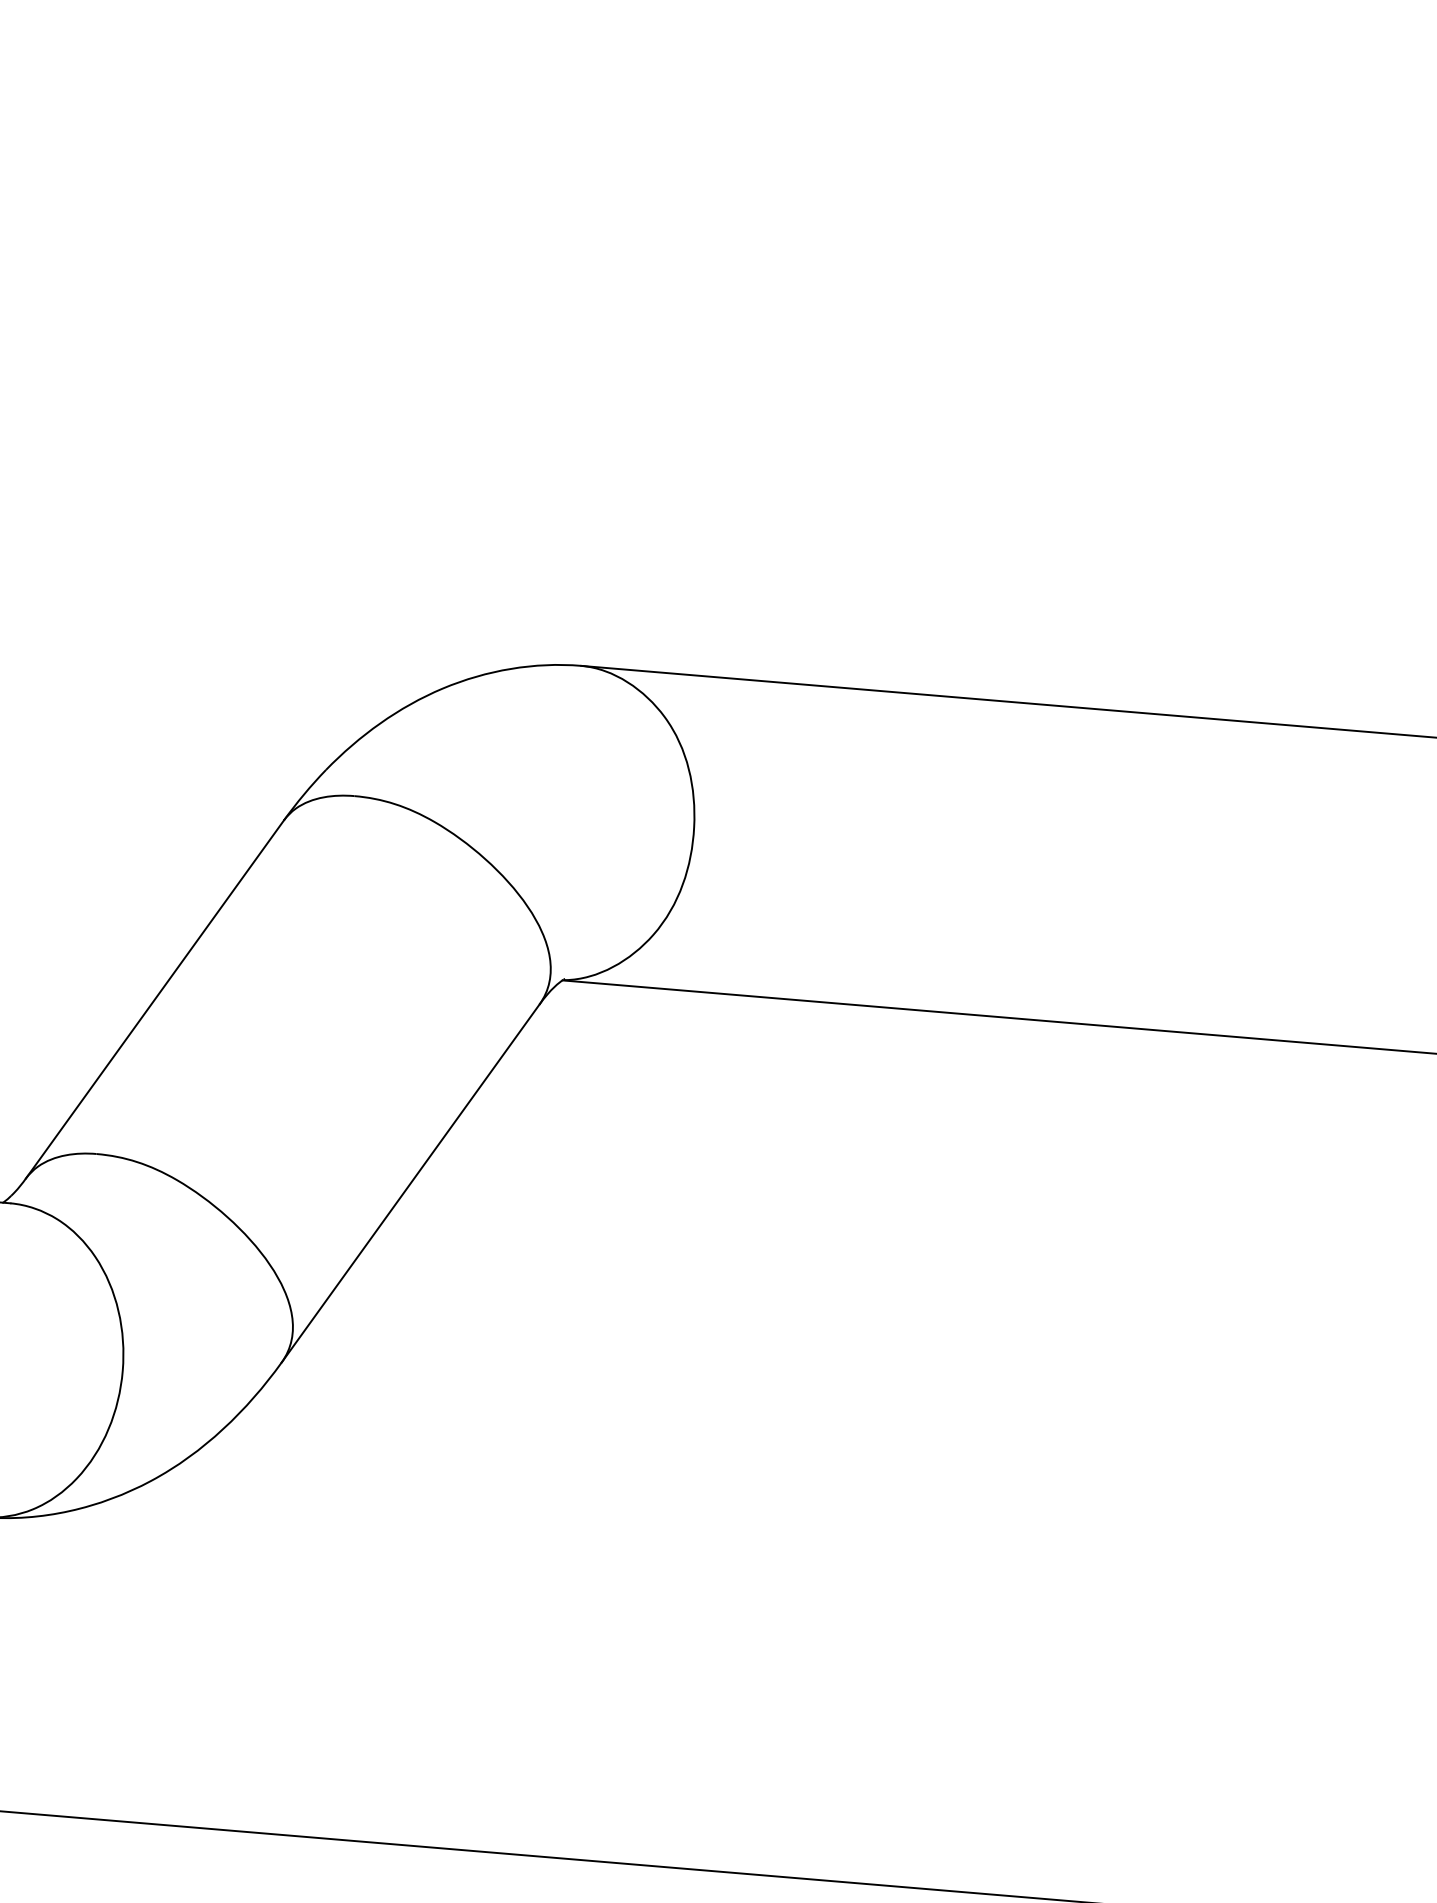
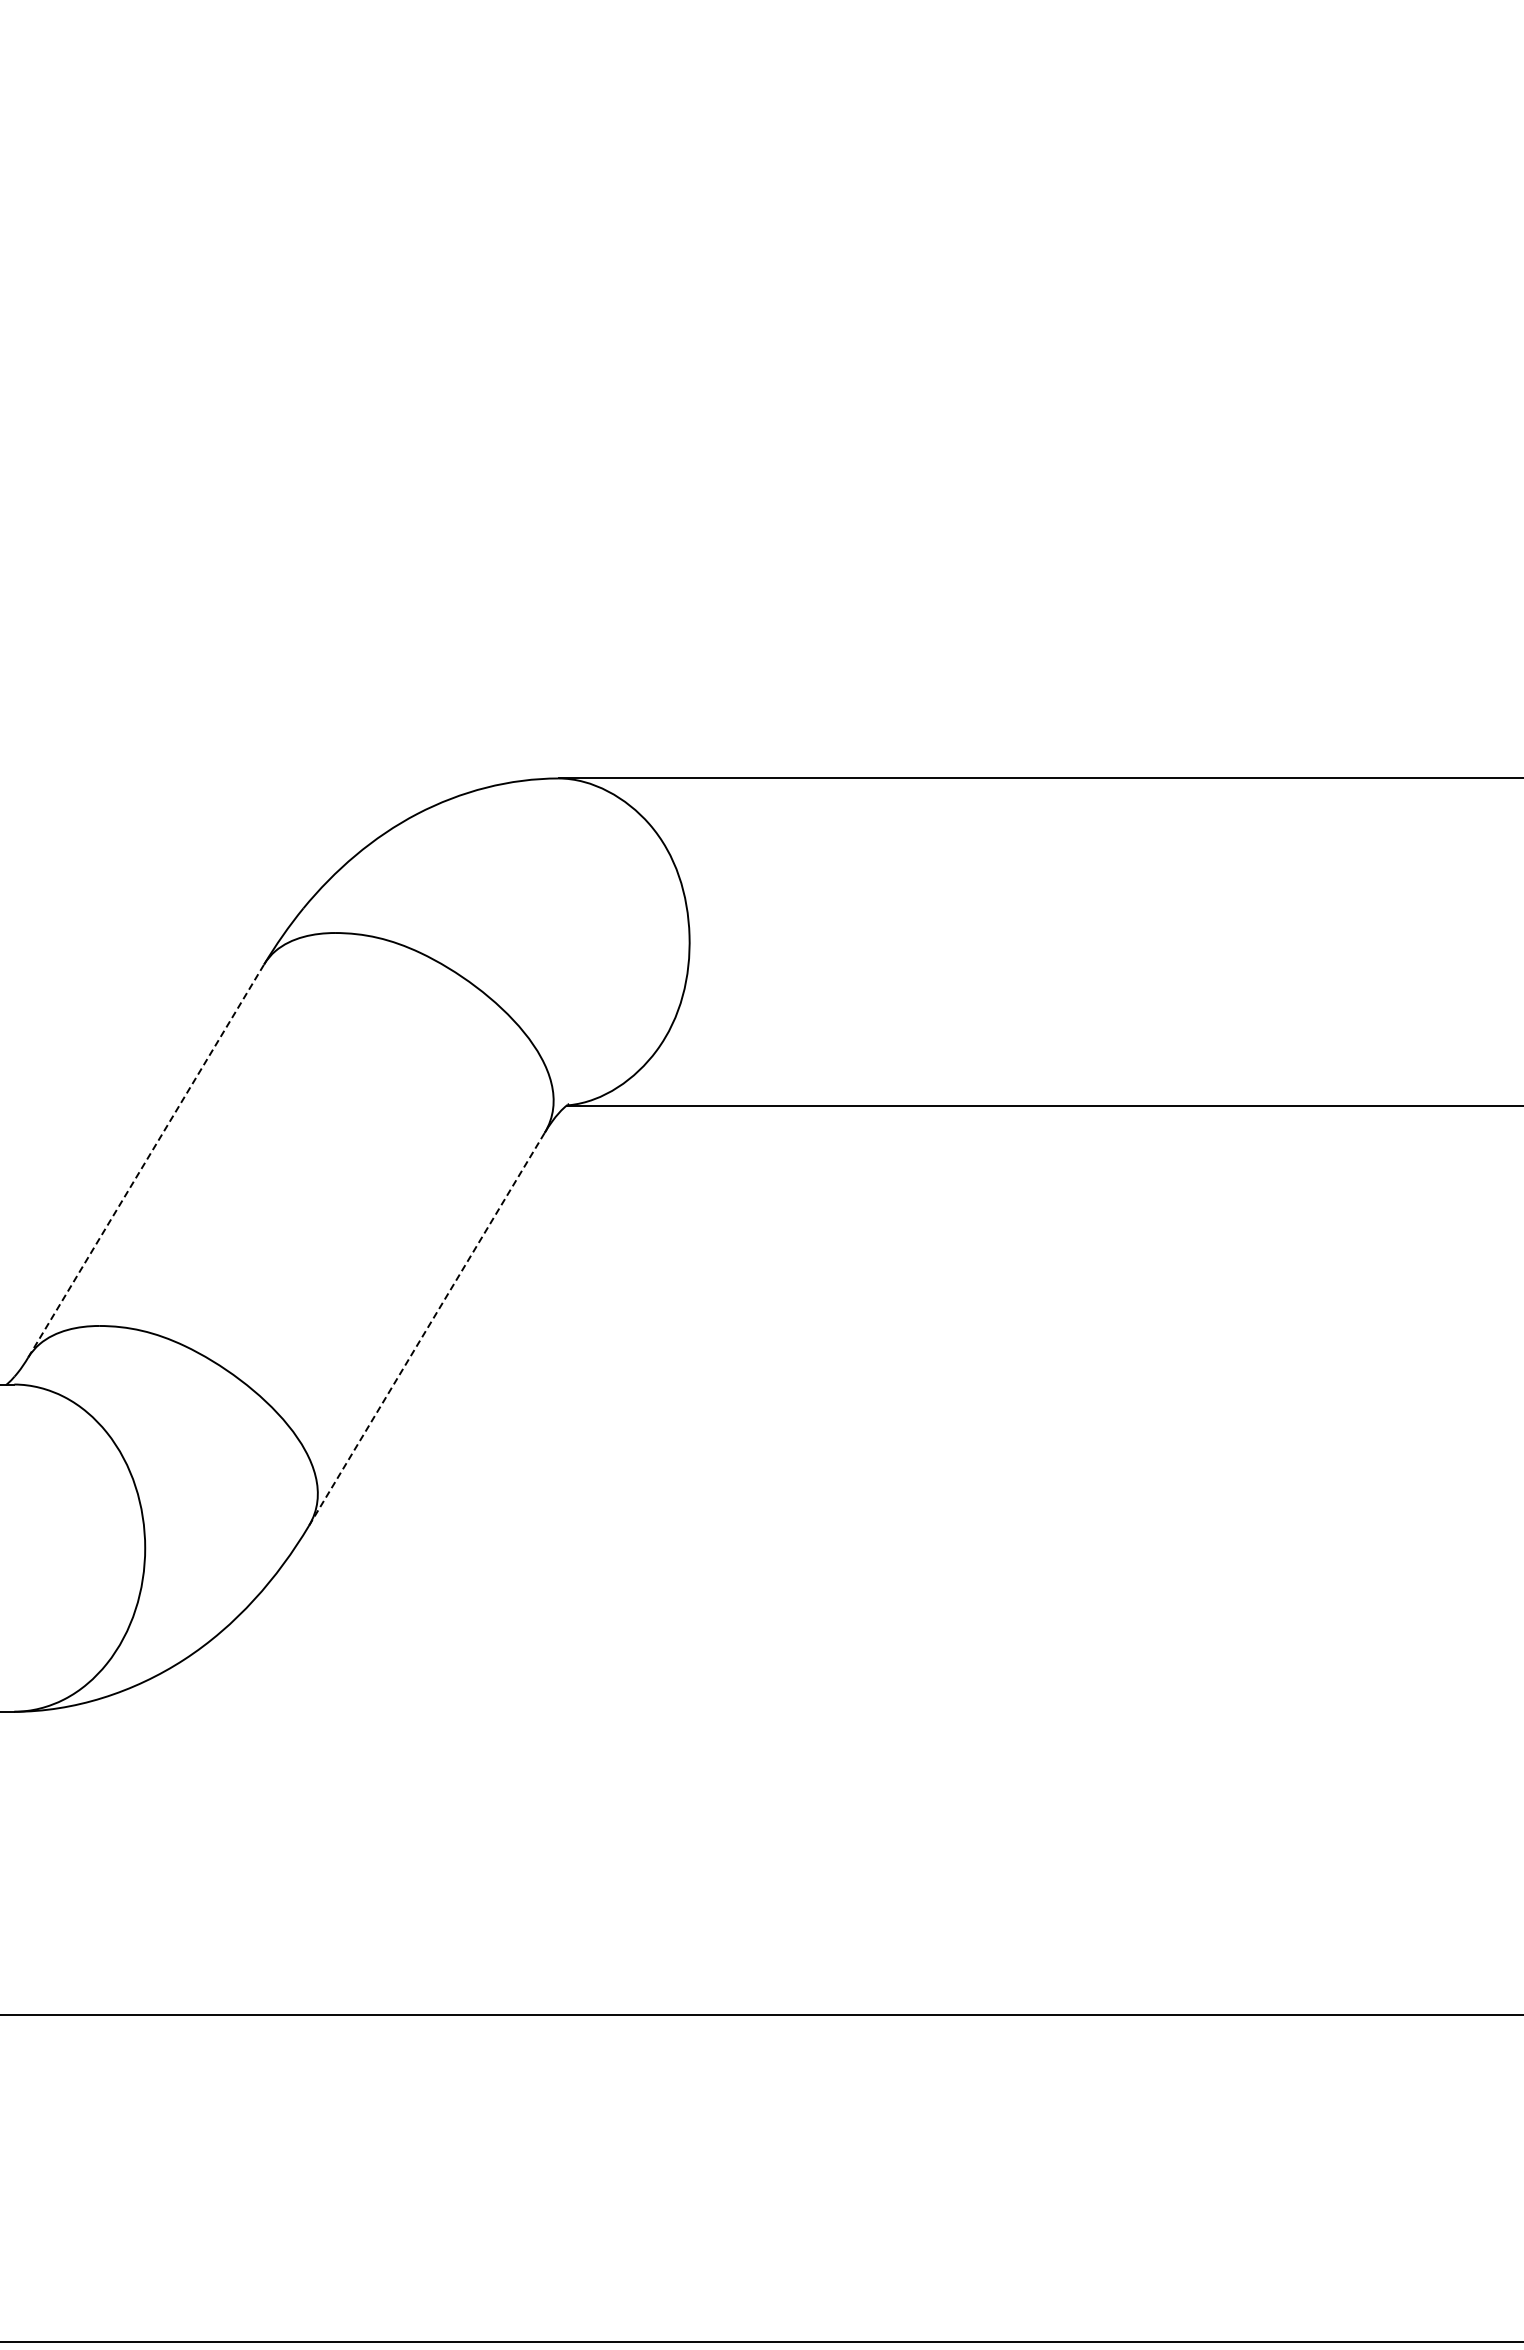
line: (155, 999) -> (146, 1160), solid -> dashed
line: (411, 1182) -> (427, 1328), solid -> dashed

